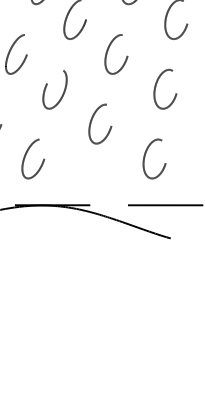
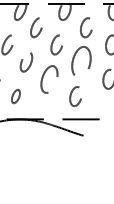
part: (164, 87) -> (80, 61), size x1.6
part: (99, 122) -> (48, 78), size x1.4
part: (32, 158) -> (15, 96), size x0.7

